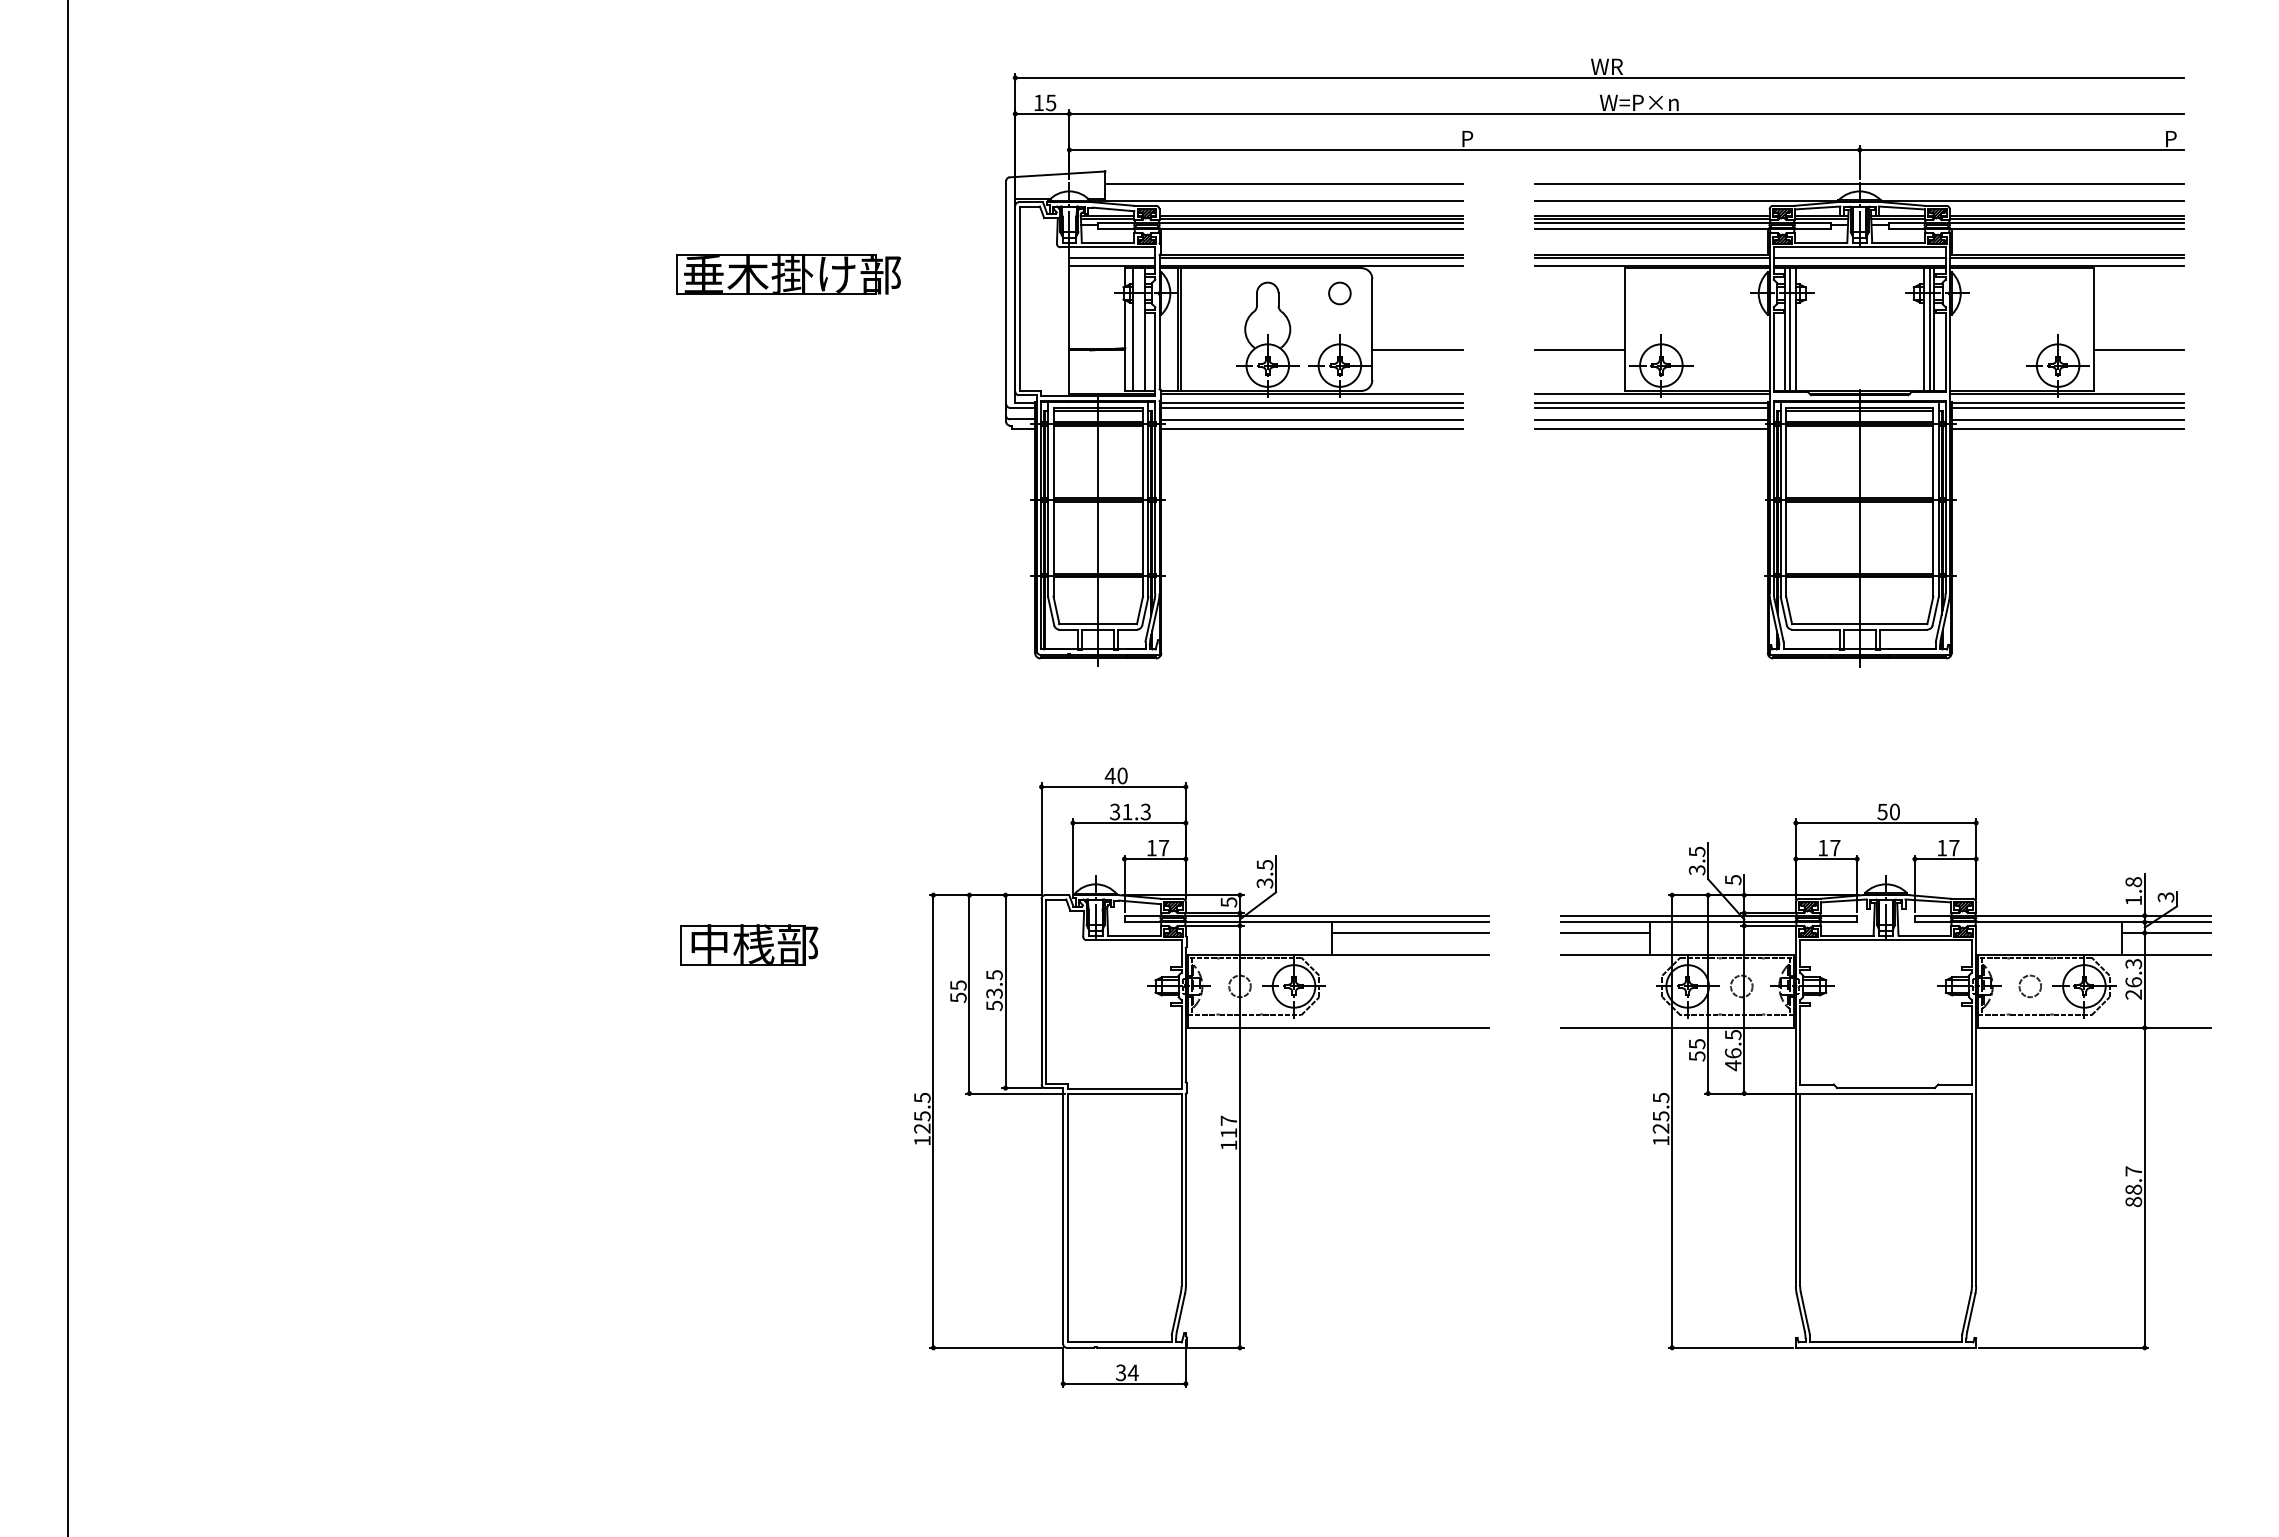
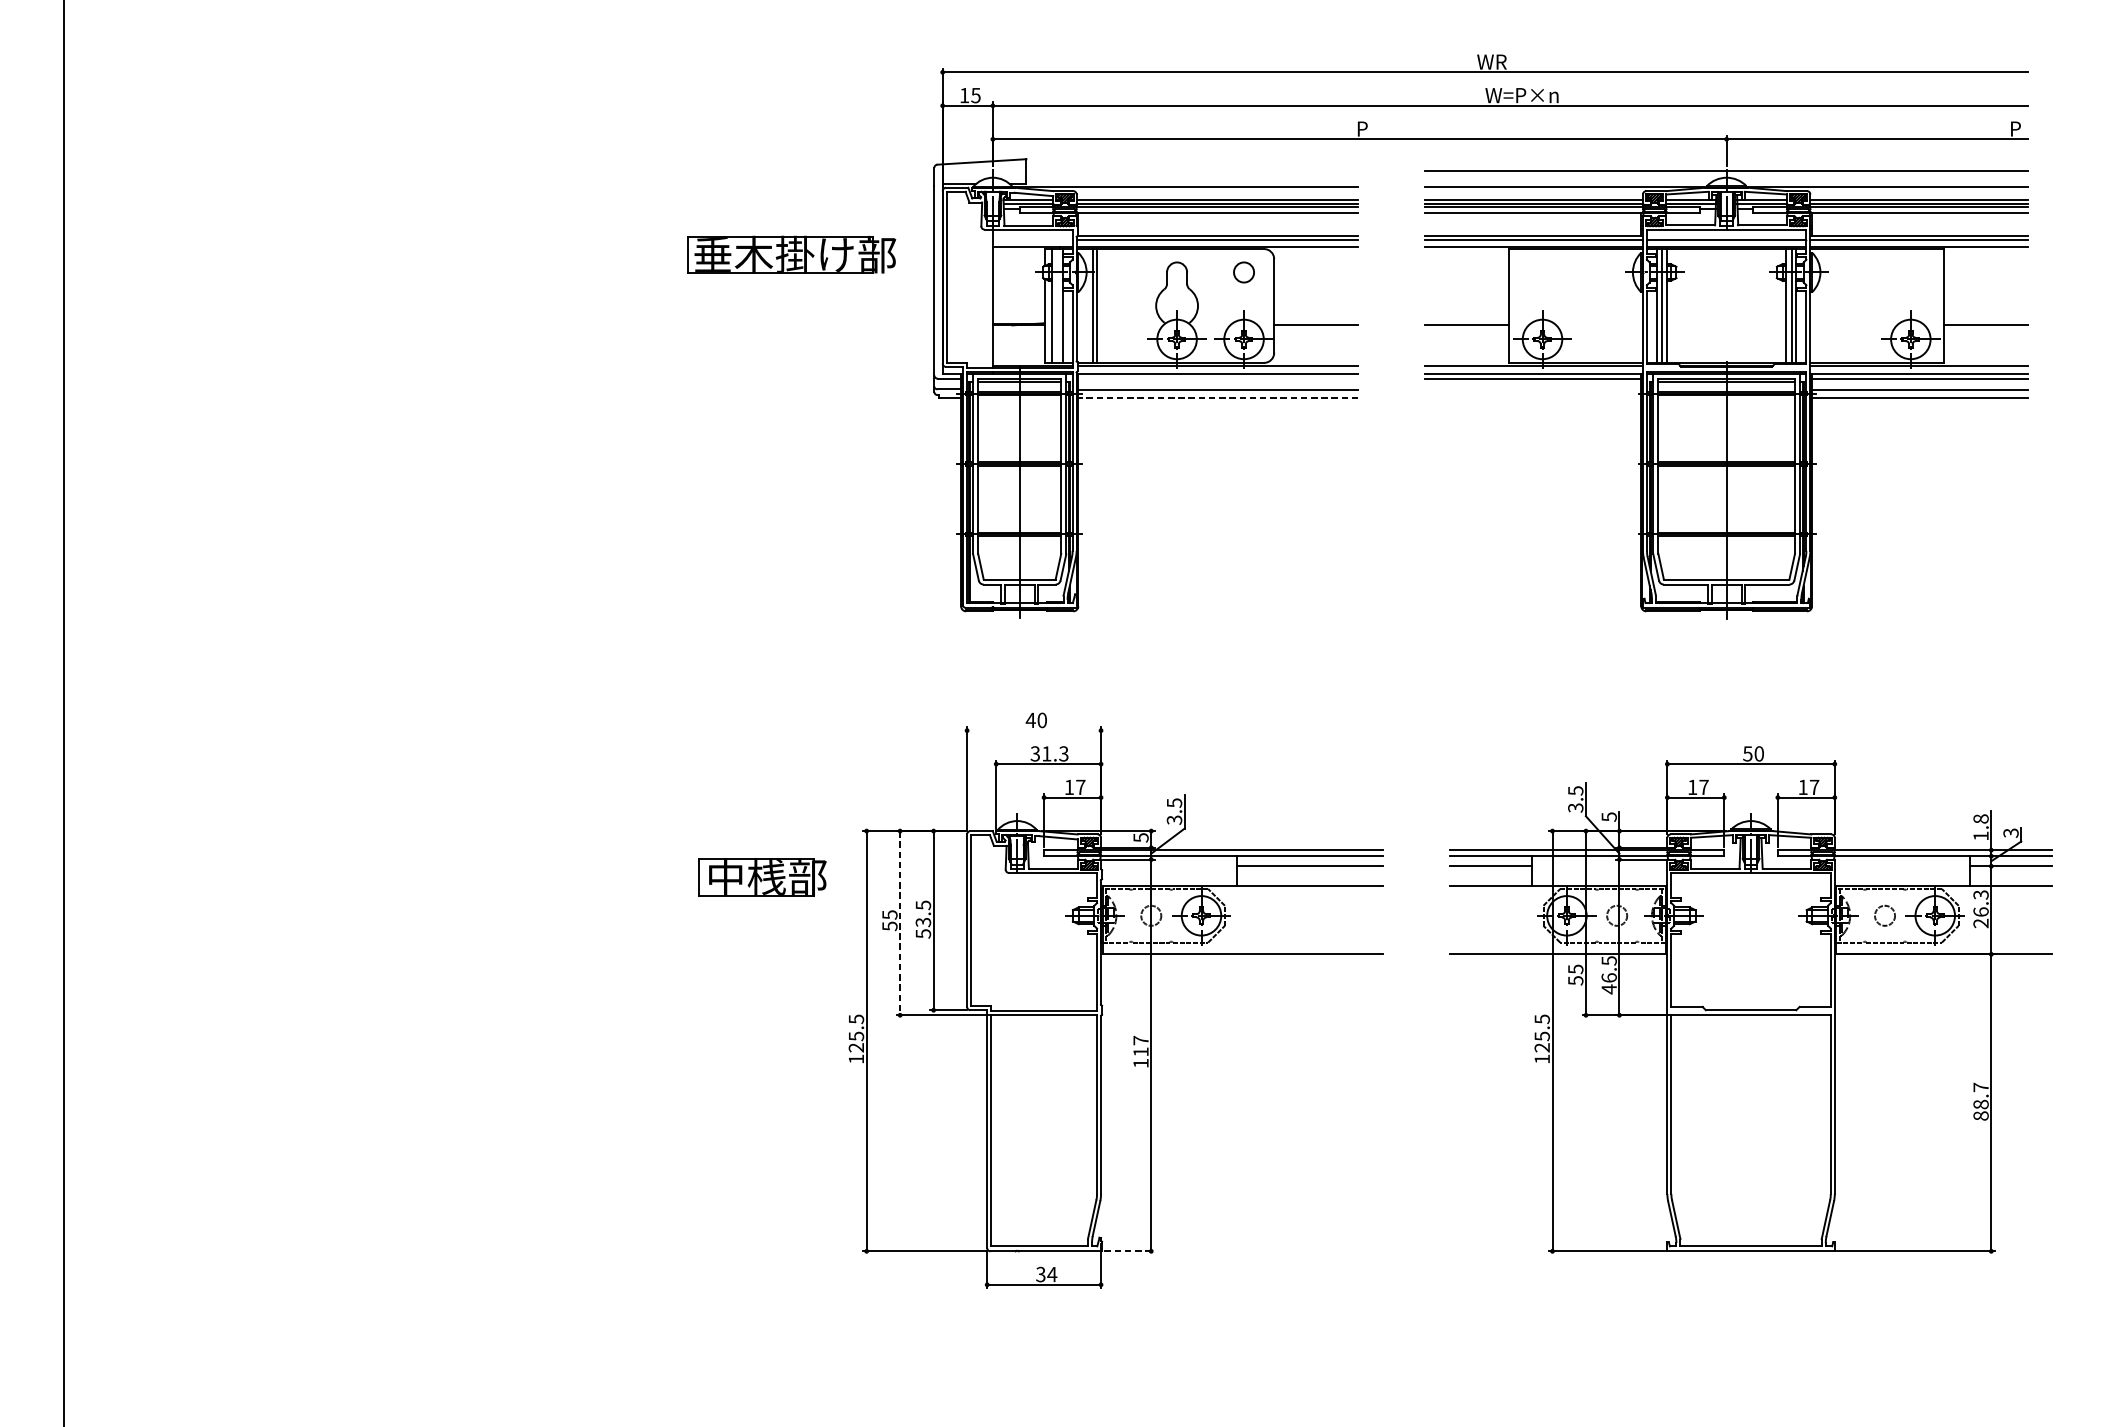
line: (1284, 184) -> (1192, 171), removed
line: (1112, 258) -> (1032, 240), removed
part: (788, 274) -> (791, 254), moved
line: (1312, 407) -> (1218, 378), removed
line: (1651, 420) -> (1533, 390), removed
line: (1312, 429) -> (1218, 398), solid -> dashed
line: (1651, 429) -> (1533, 398), removed
line: (1113, 786) -> (1033, 730), removed
part: (749, 944) -> (762, 876), moved
line: (969, 994) -> (900, 923), solid -> dashed
line: (1217, 1347) -> (1130, 1251), solid -> dashed

